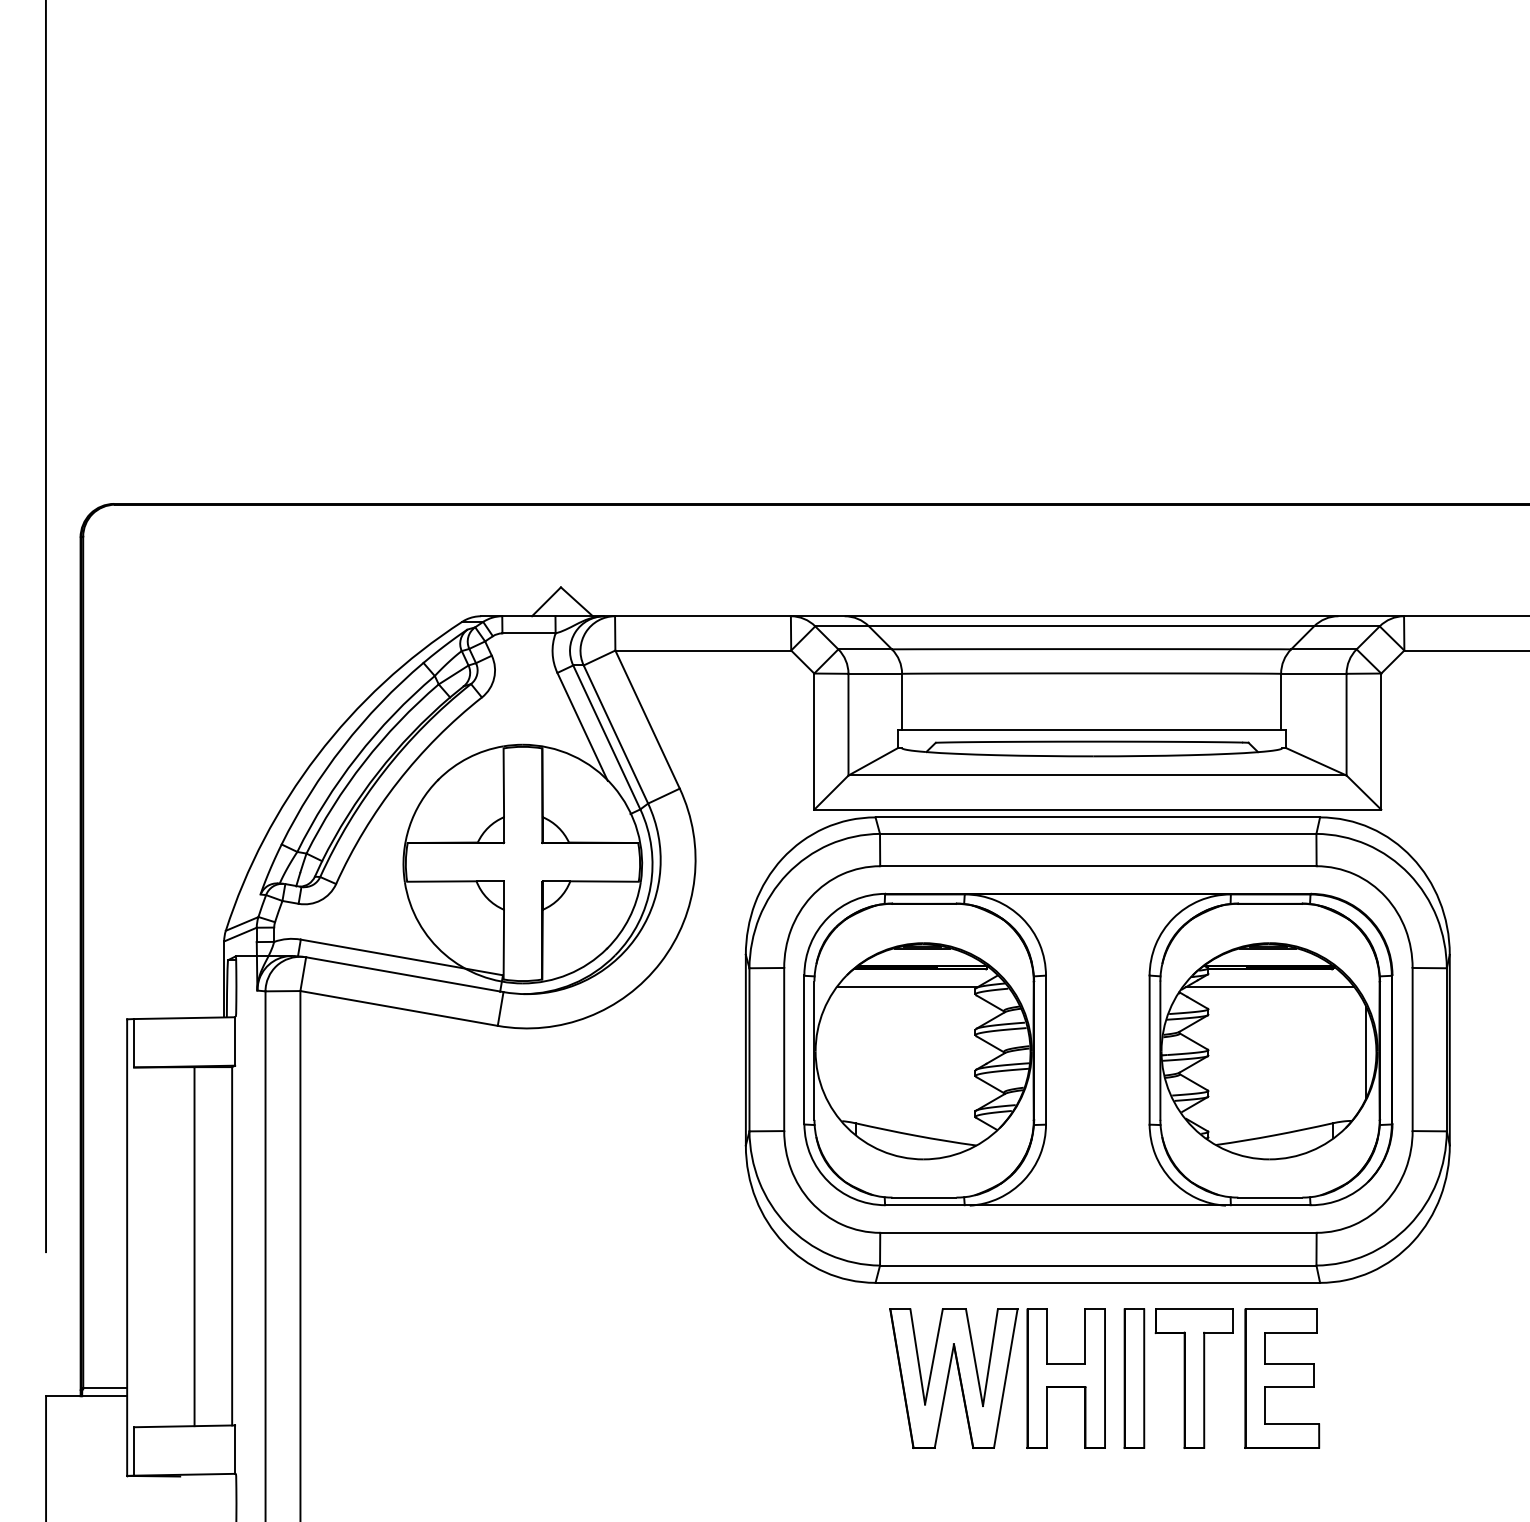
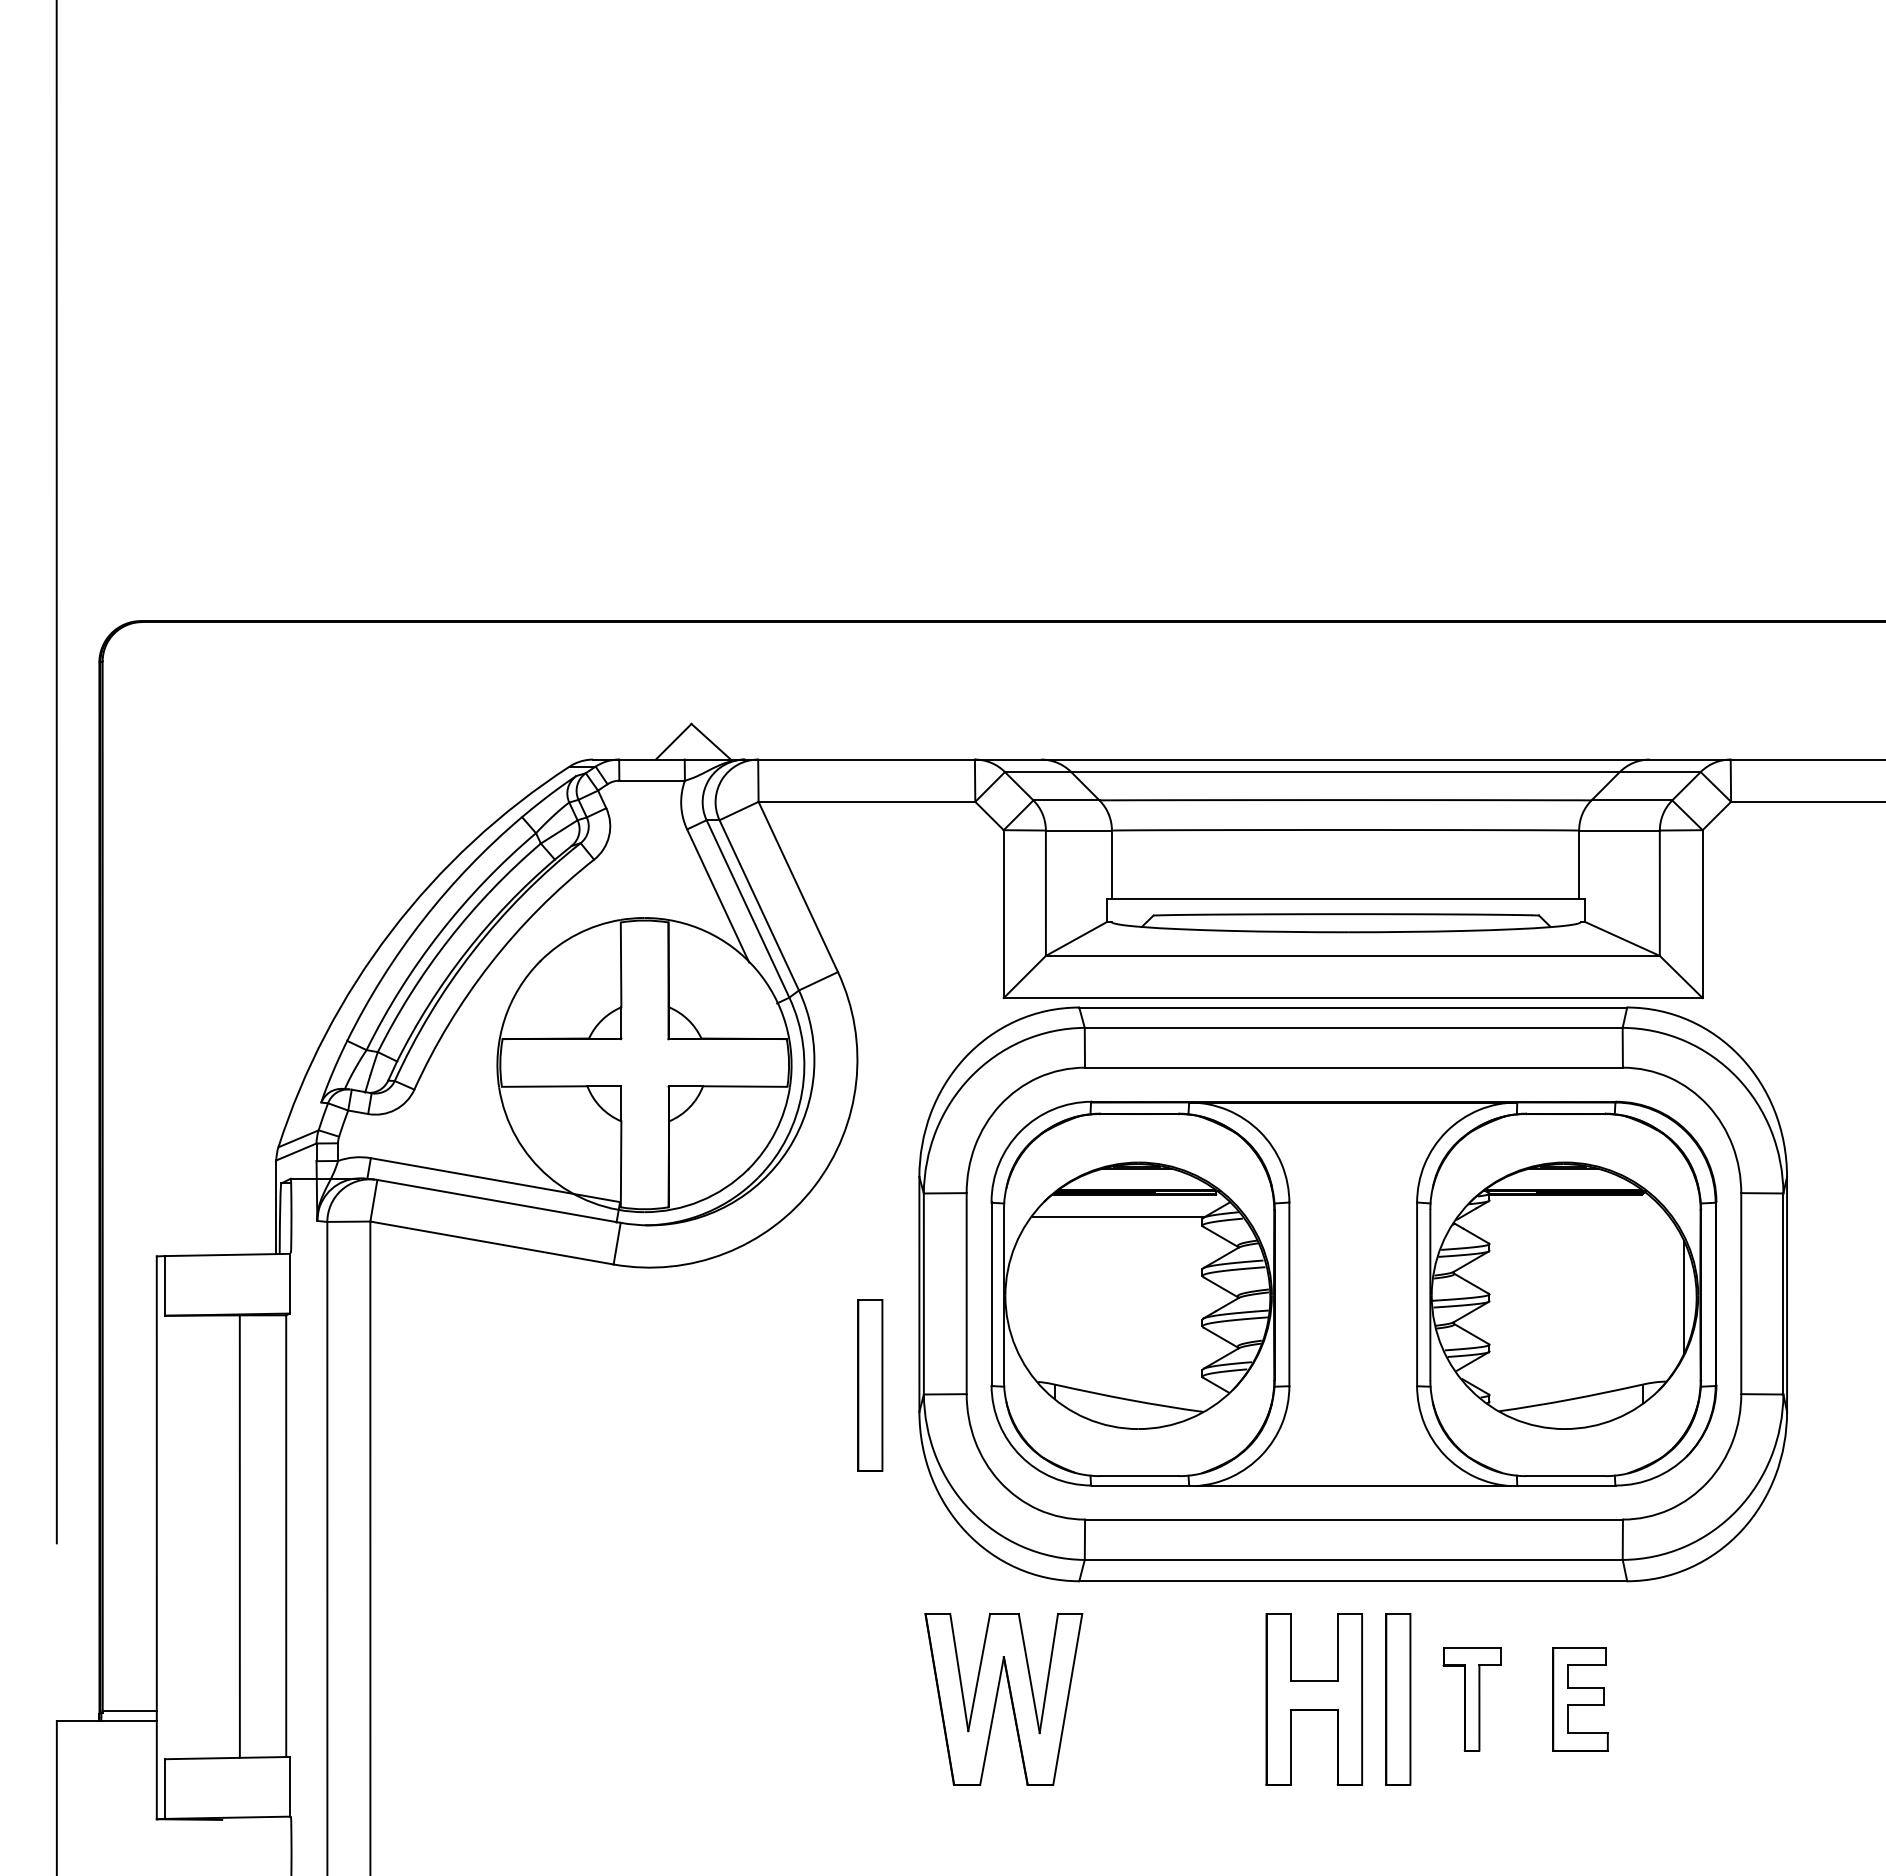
line: (1269, 986) -> (1564, 1216), removed
part: (706, 1124) -> (870, 1385), added
part: (948, 1377) -> (997, 1698), moved
part: (1193, 1378) -> (1471, 1699), size x0.6
part: (1282, 1378) -> (1580, 1699), size x0.6

